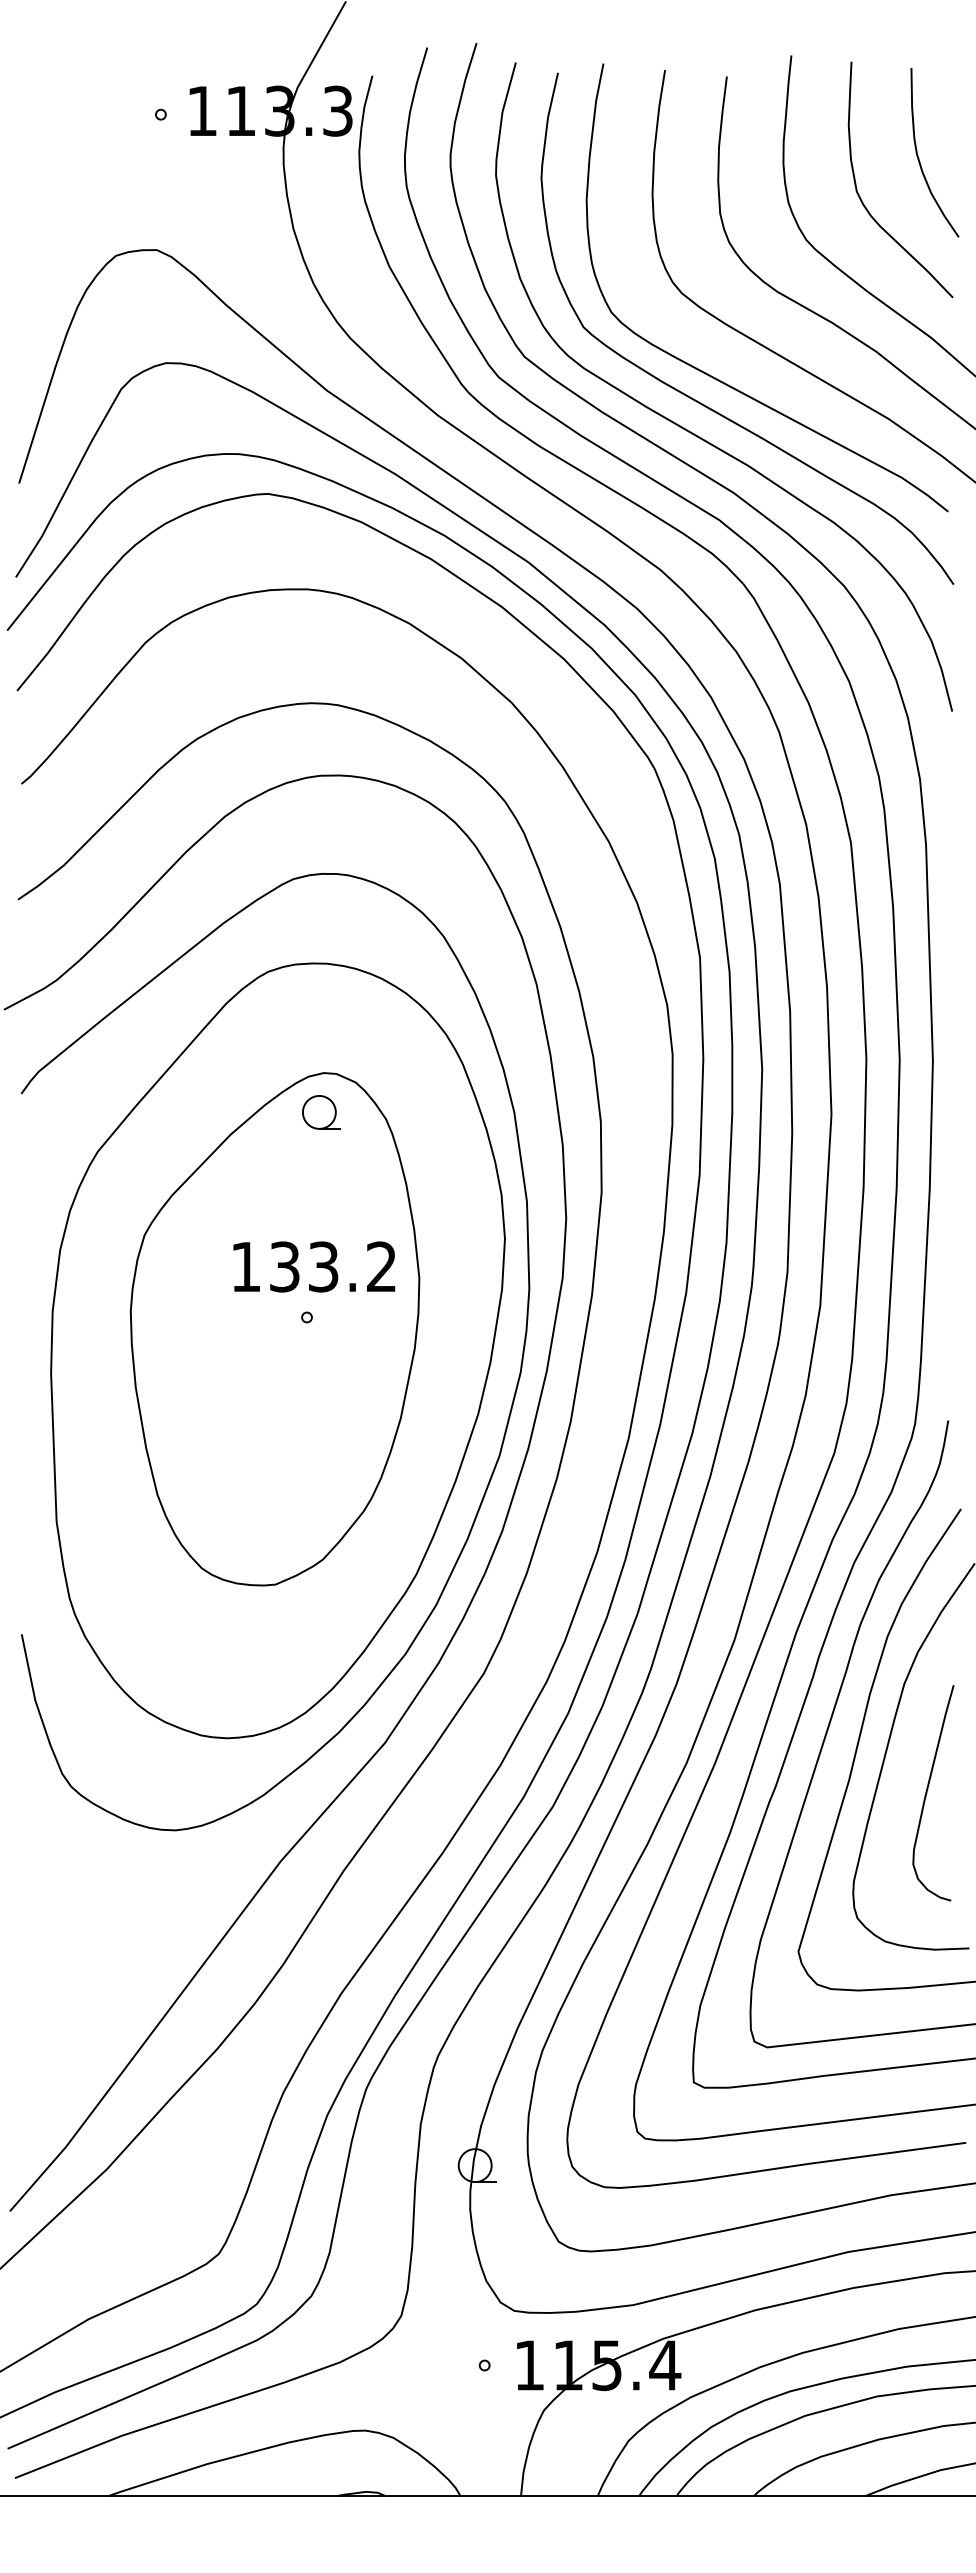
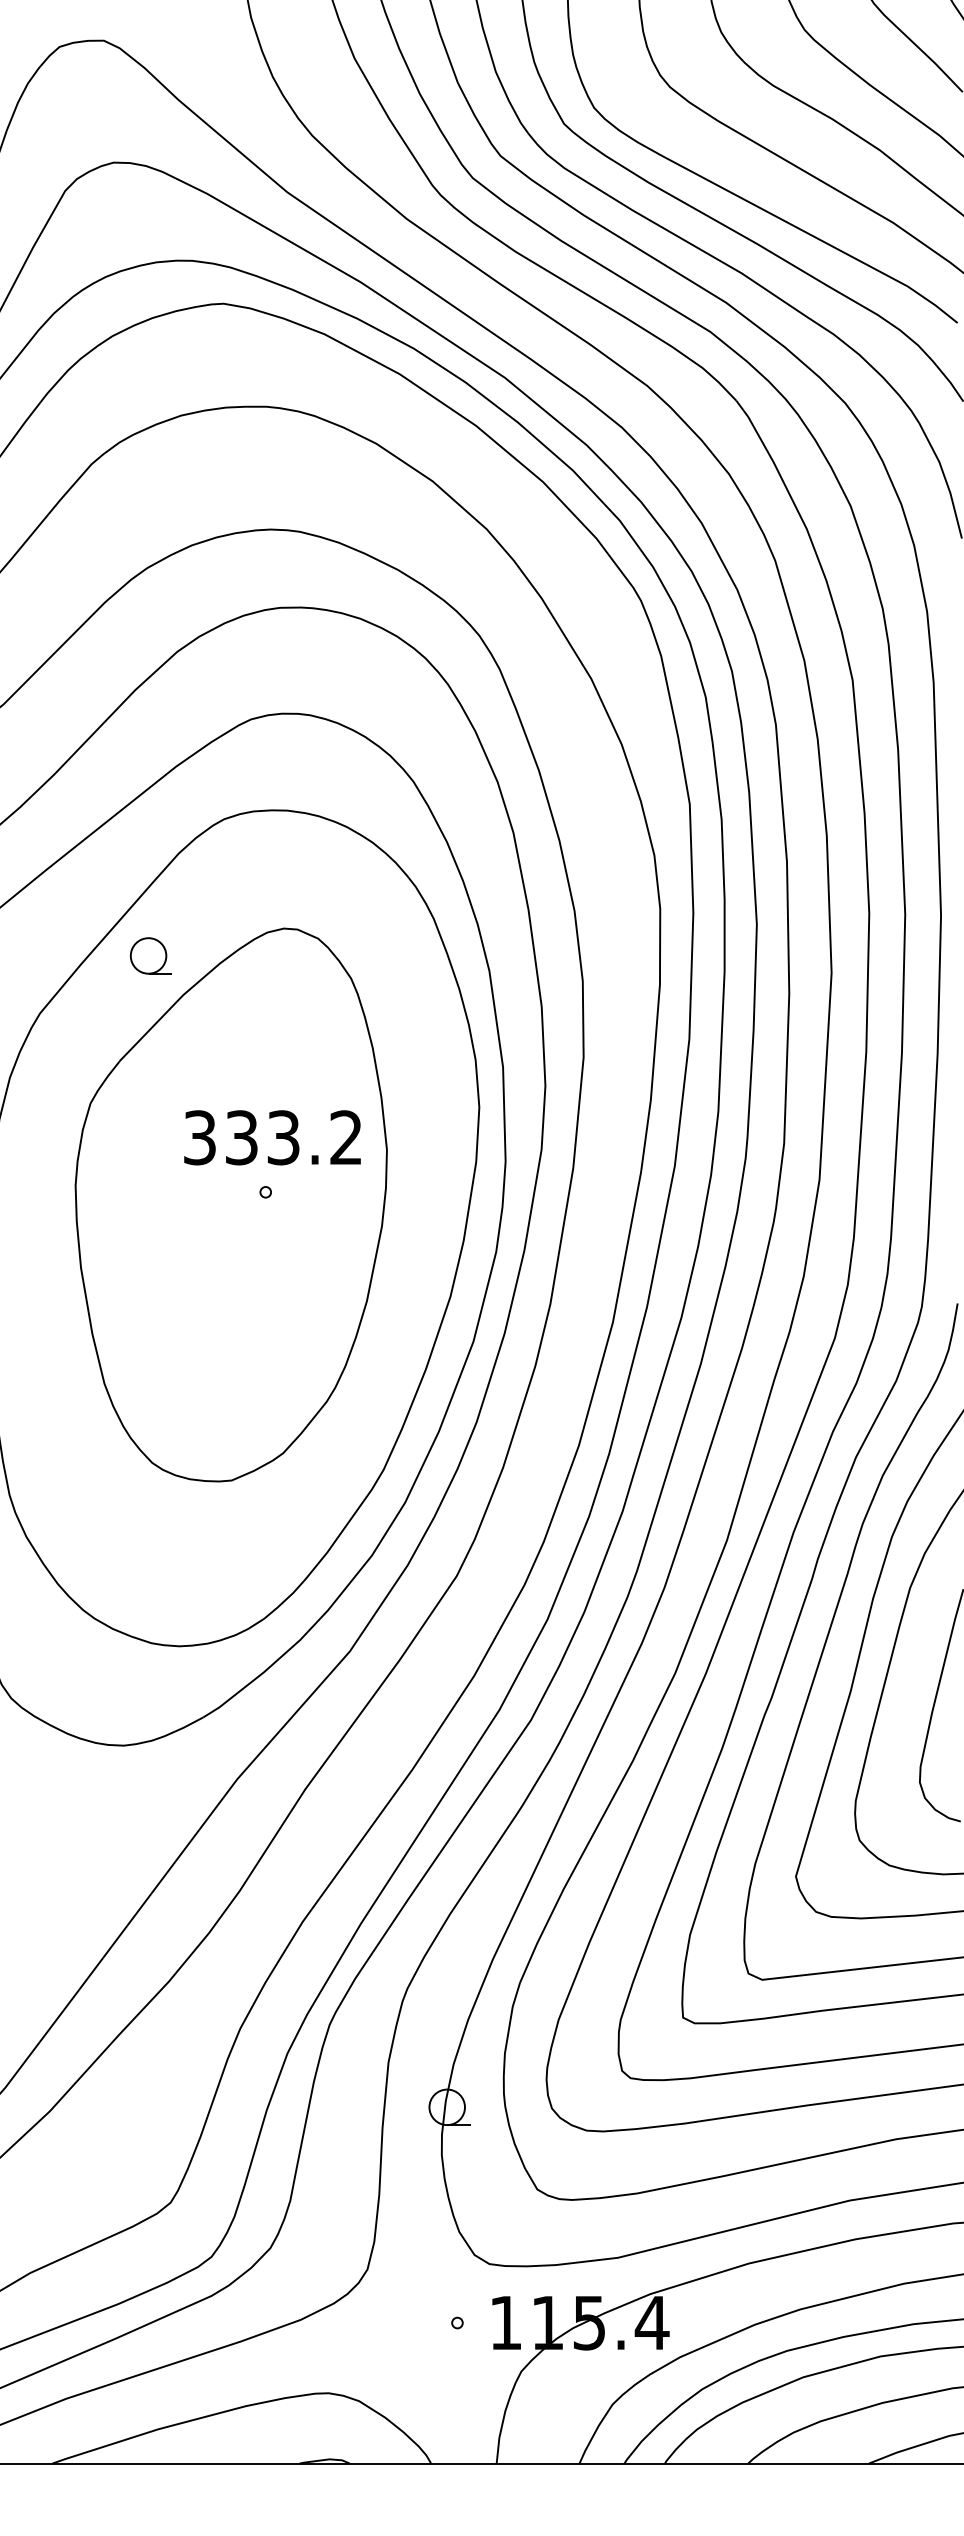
part: (321, 1112) -> (150, 956), moved
text: (245, 1266) -> (199, 1137), 133.2 -> 333.2

